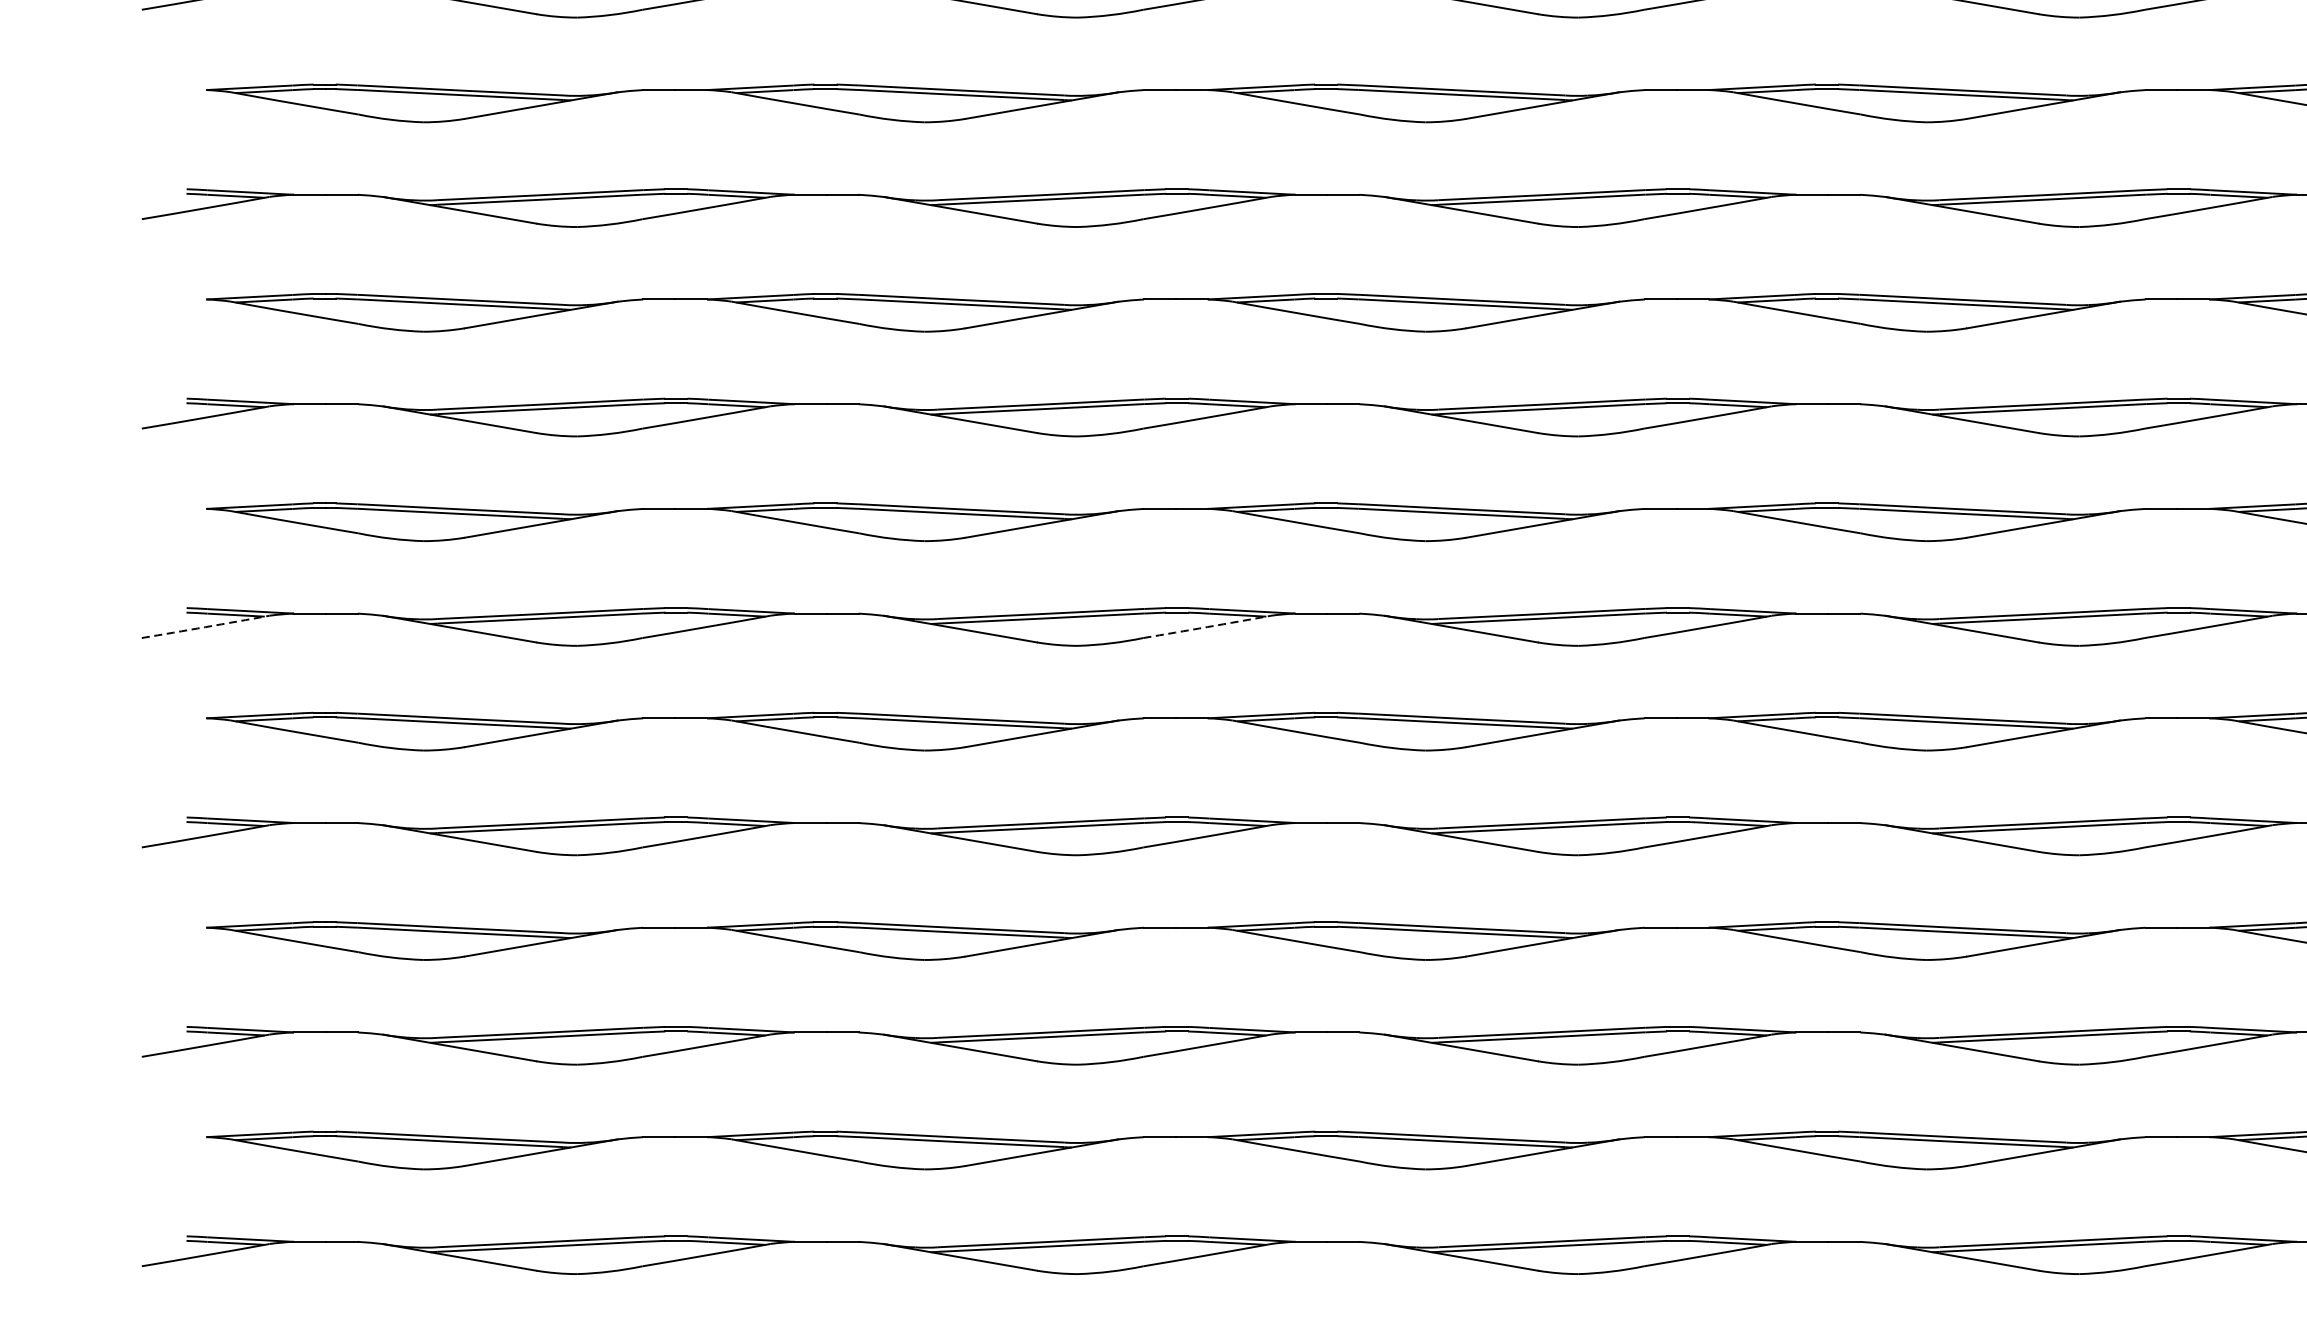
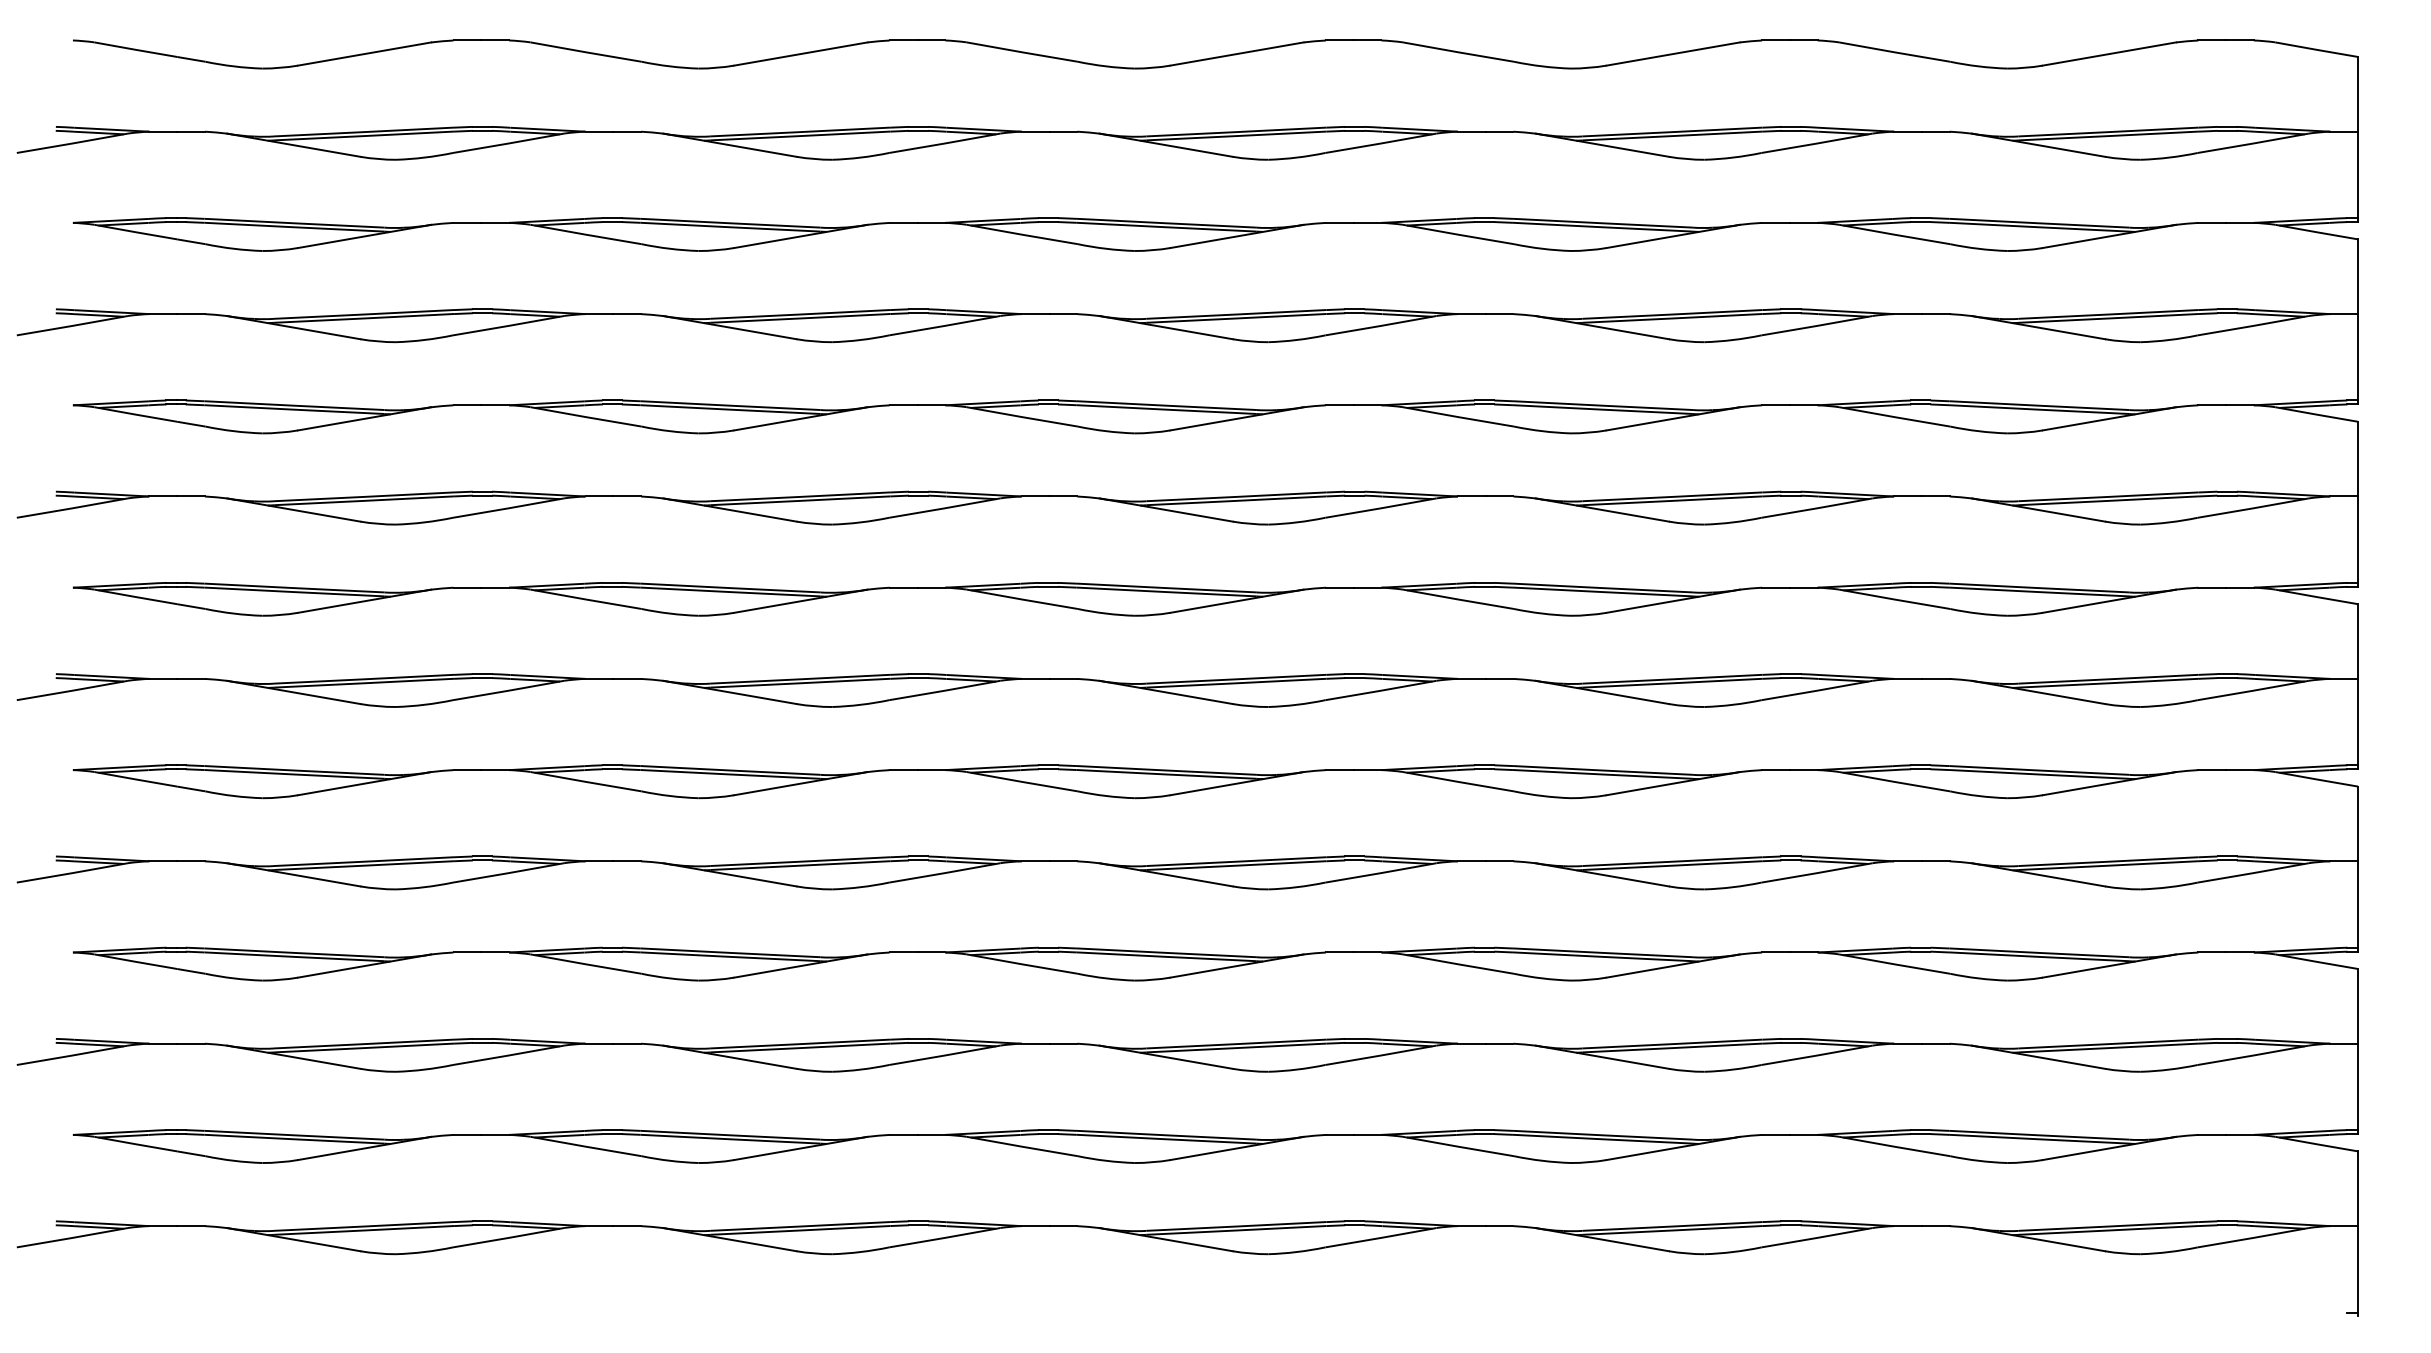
arc: (205, 626) -> (72, 690), dashed -> solid
arc: (1206, 626) -> (944, 690), dashed -> solid

